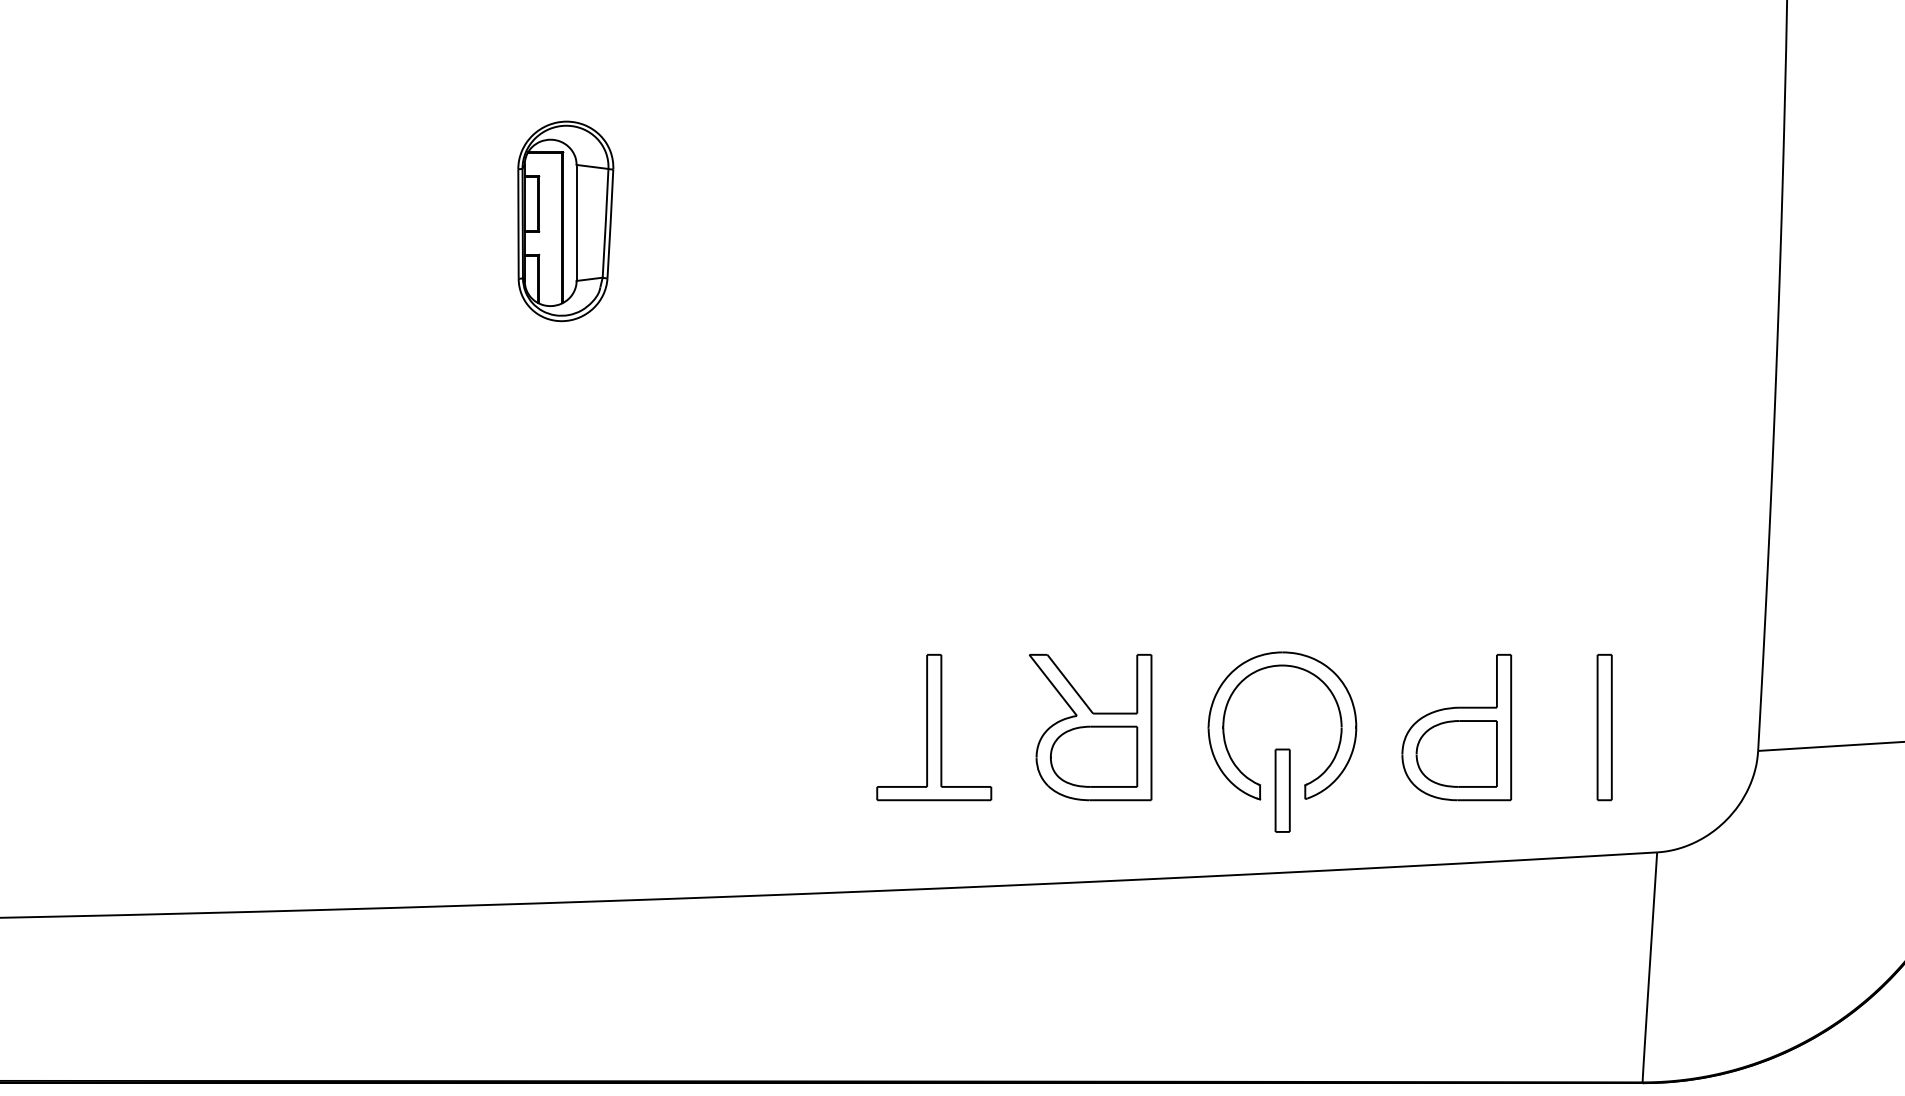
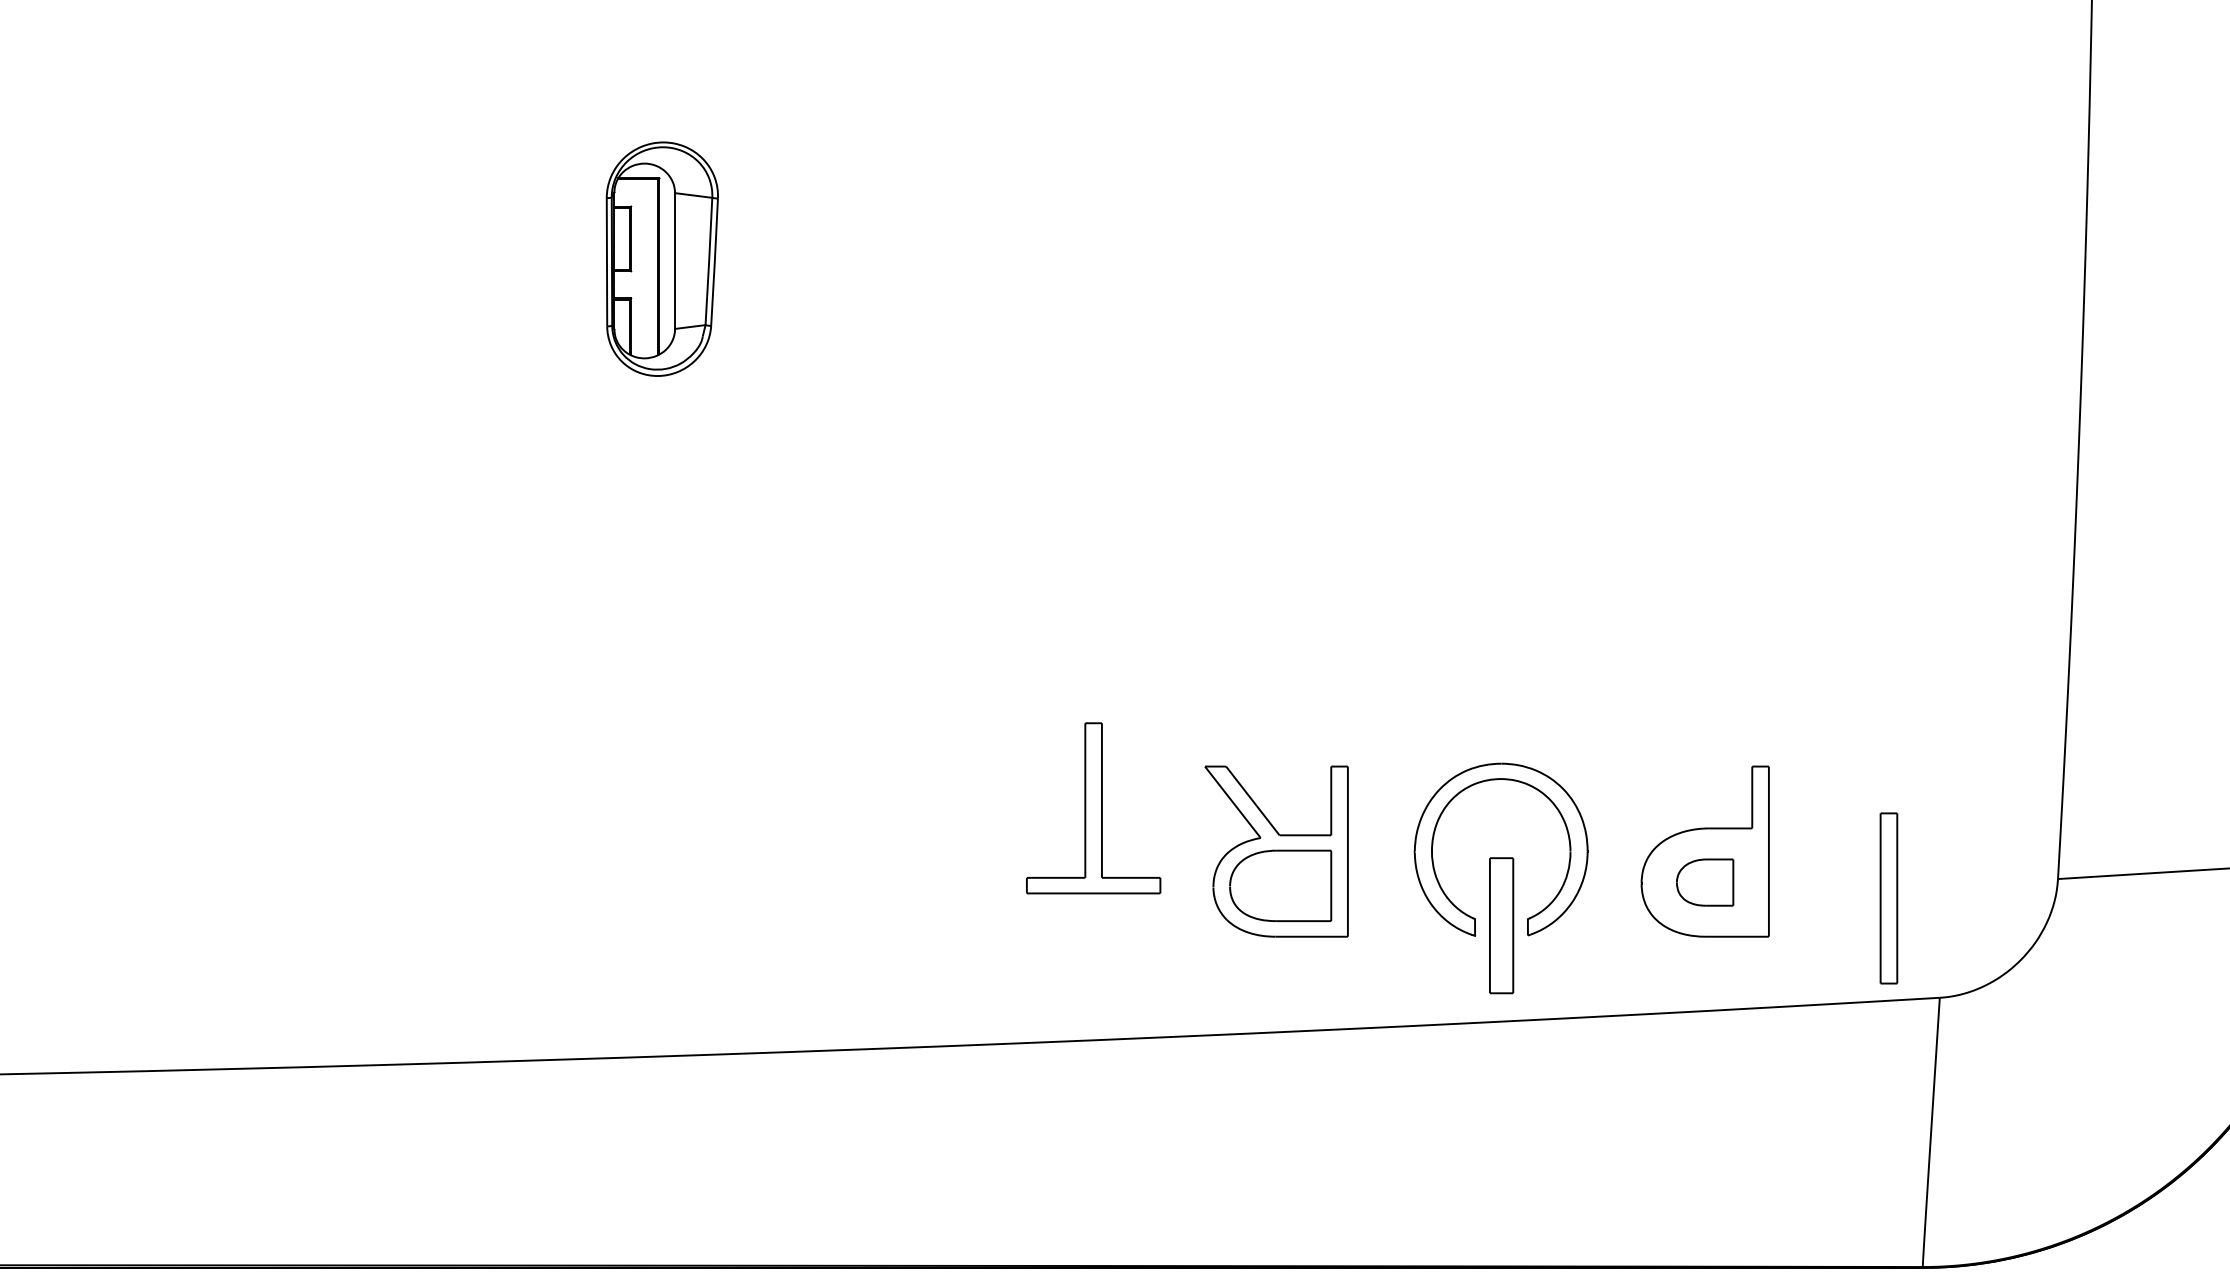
part: (934, 727) -> (1093, 808), moved
part: (1604, 727) -> (1888, 898), moved
part: (1456, 753) -> (1704, 882), size x0.6
part: (1282, 790) -> (1501, 925), size x1.4

